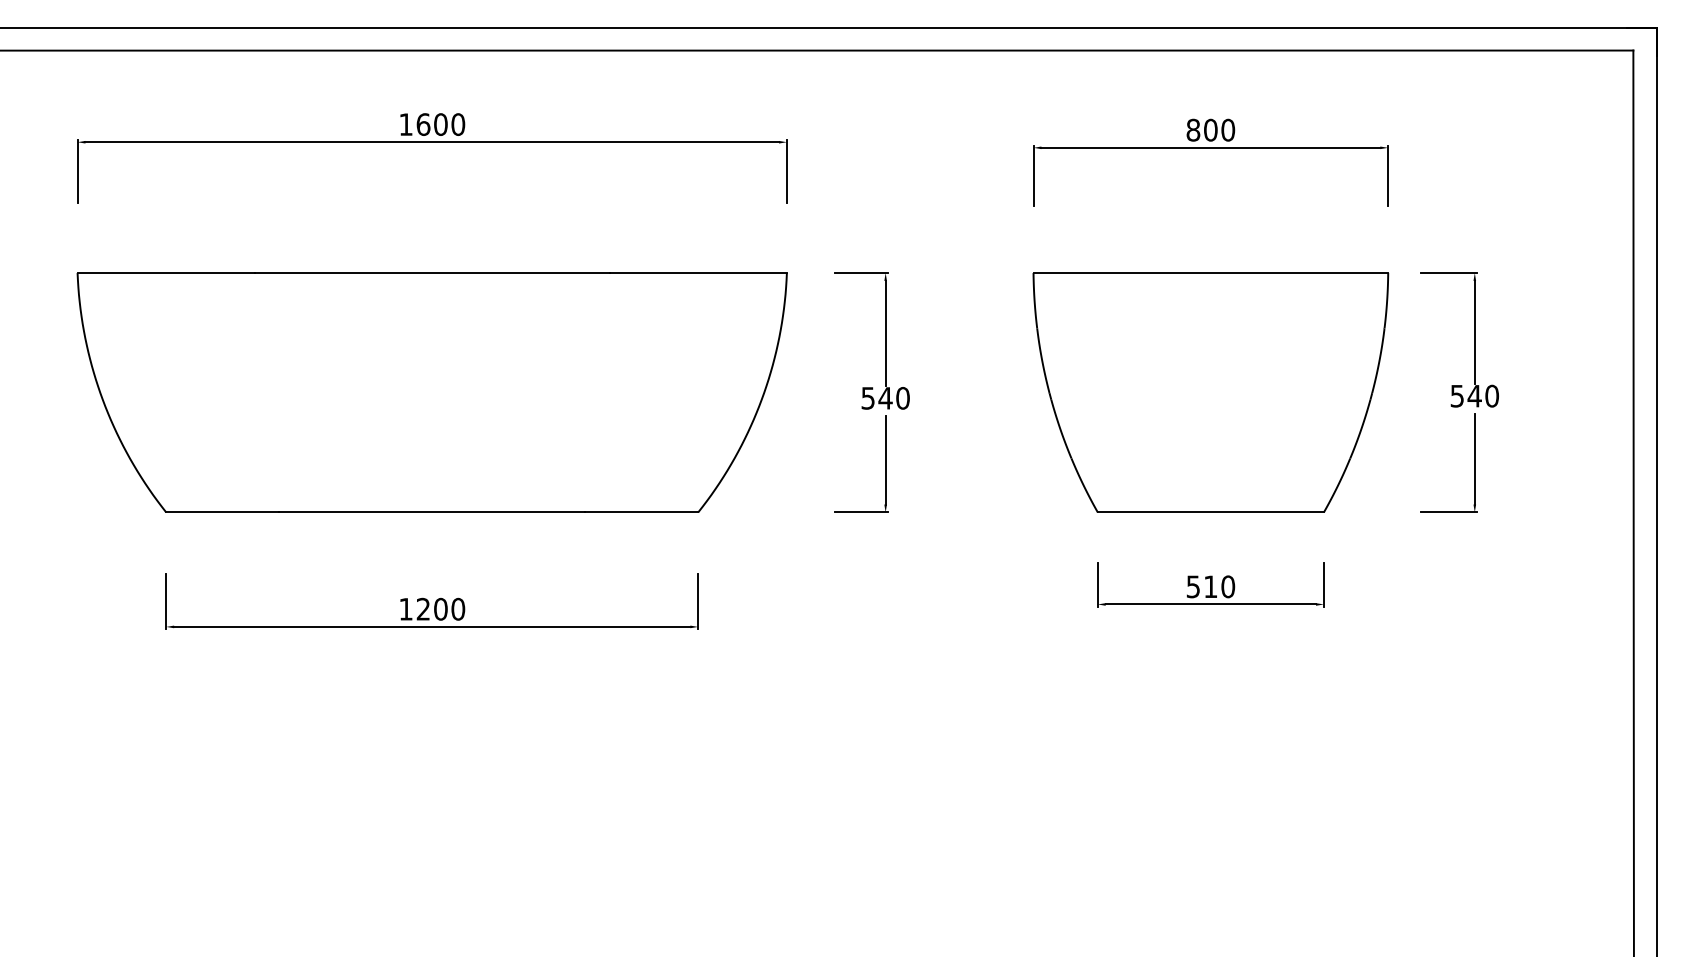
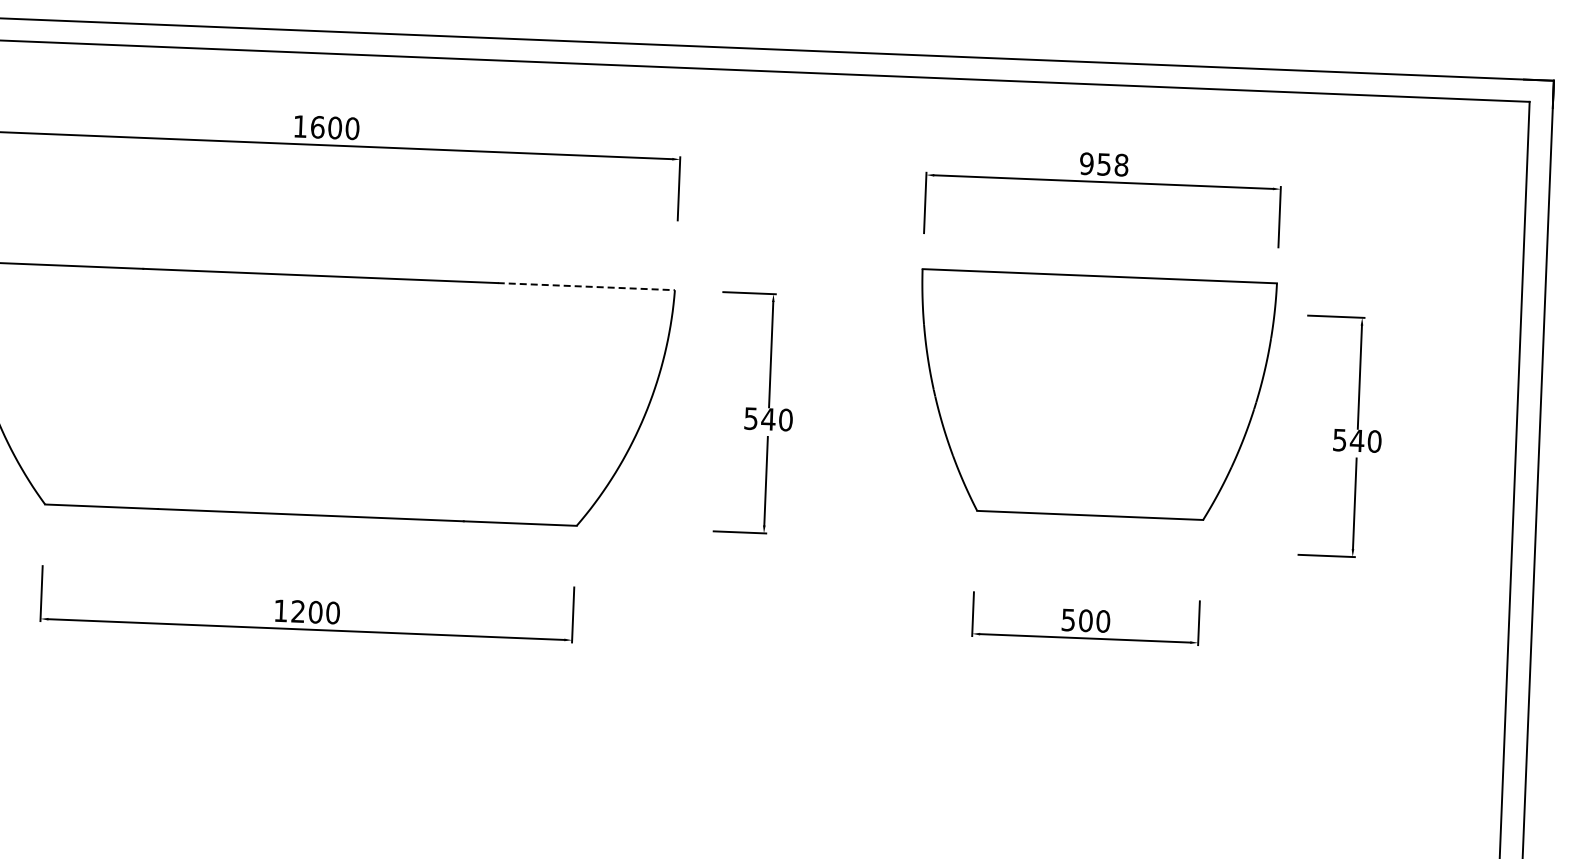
text: (1210, 129) -> (1103, 163), 800 -> 958
line: (698, 273) -> (586, 287), solid -> dashed
part: (1210, 392) -> (1094, 395), moved
text: (1210, 586) -> (1085, 620), 510 -> 500

